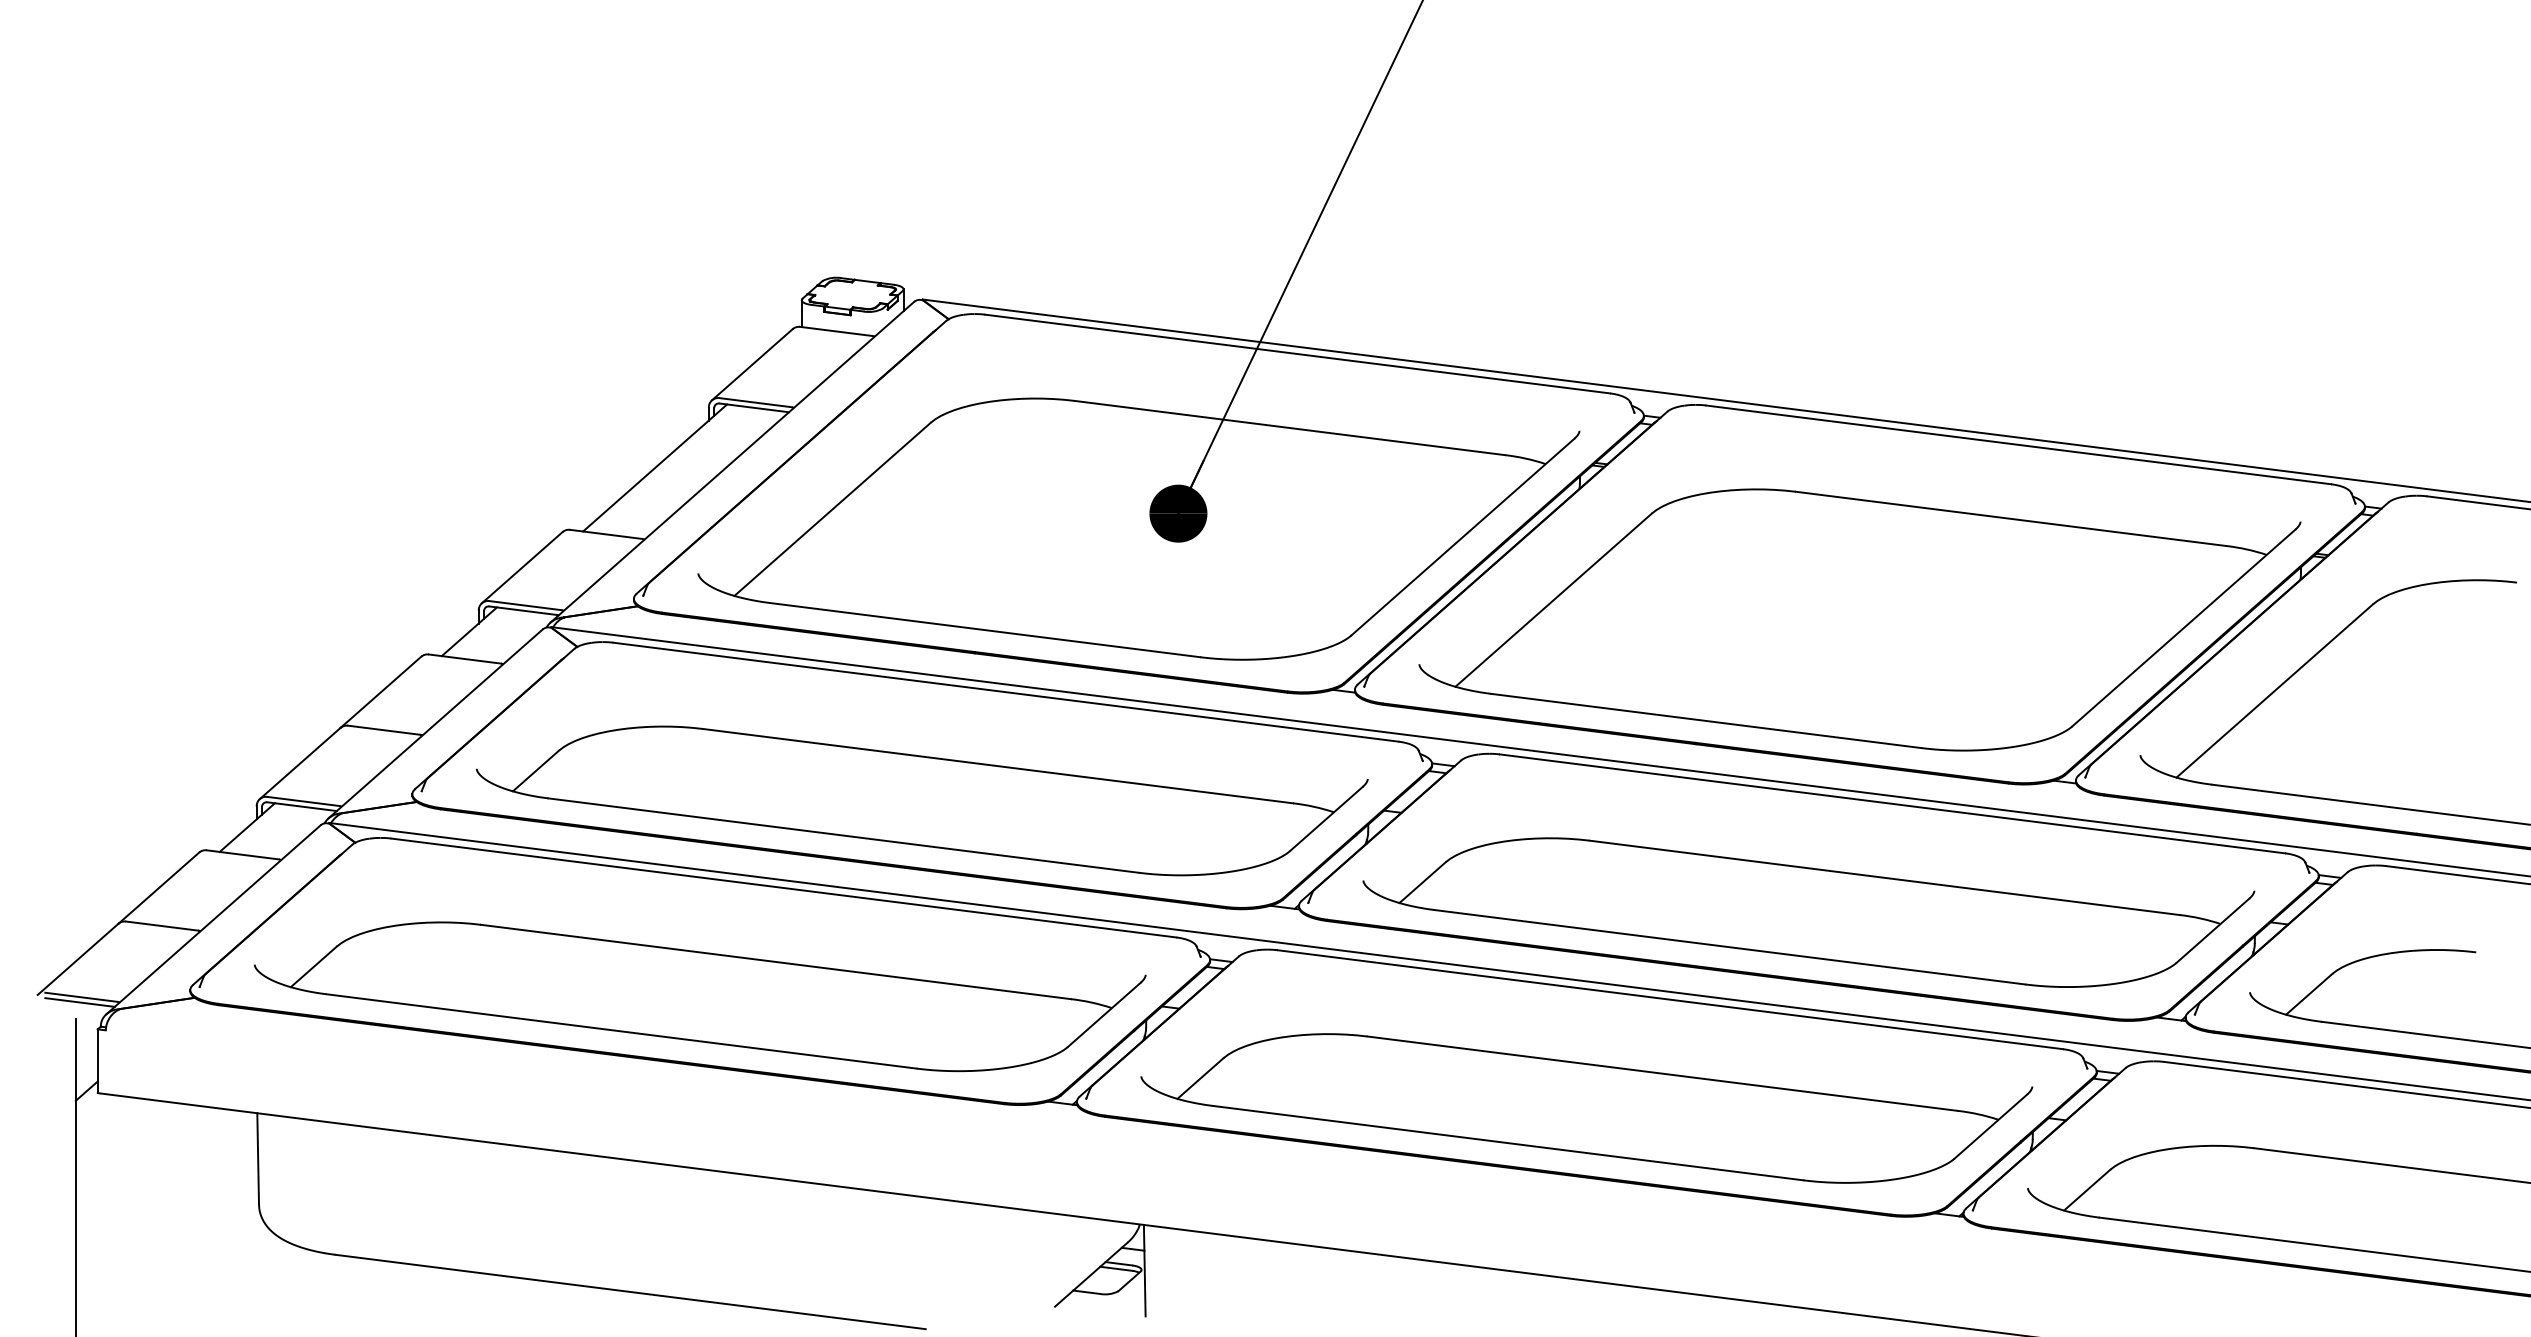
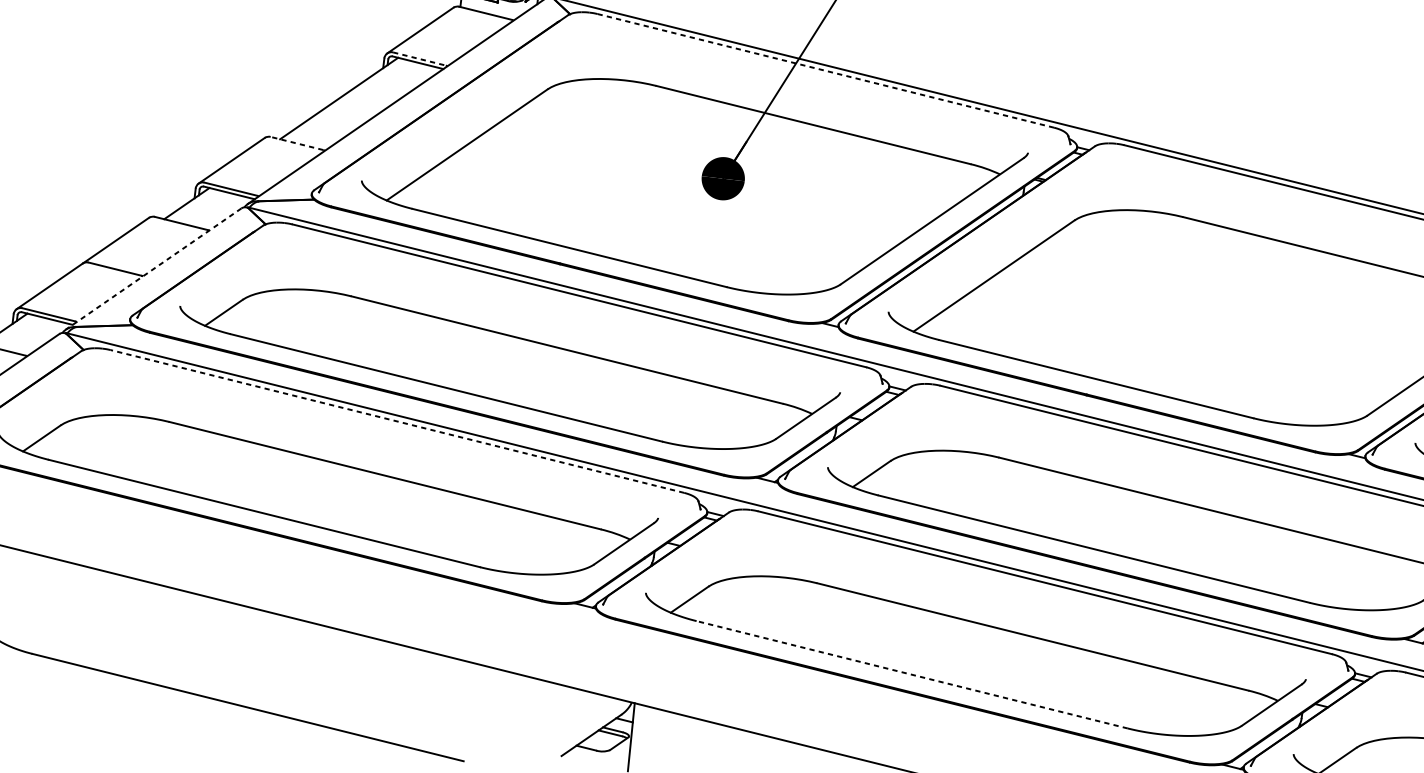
line: (1297, 354) -> (825, 71), solid -> dashed
line: (756, 402) -> (420, 58), solid -> dashed
line: (605, 534) -> (296, 143), solid -> dashed
line: (435, 723) -> (153, 268), solid -> dashed
line: (783, 888) -> (397, 421), solid -> dashed
line: (1507, 1143) -> (911, 675), solid -> dashed

